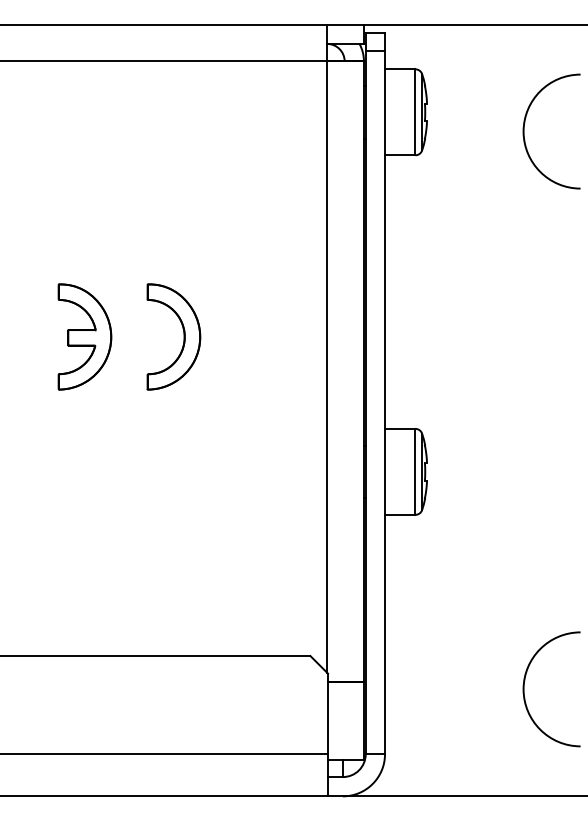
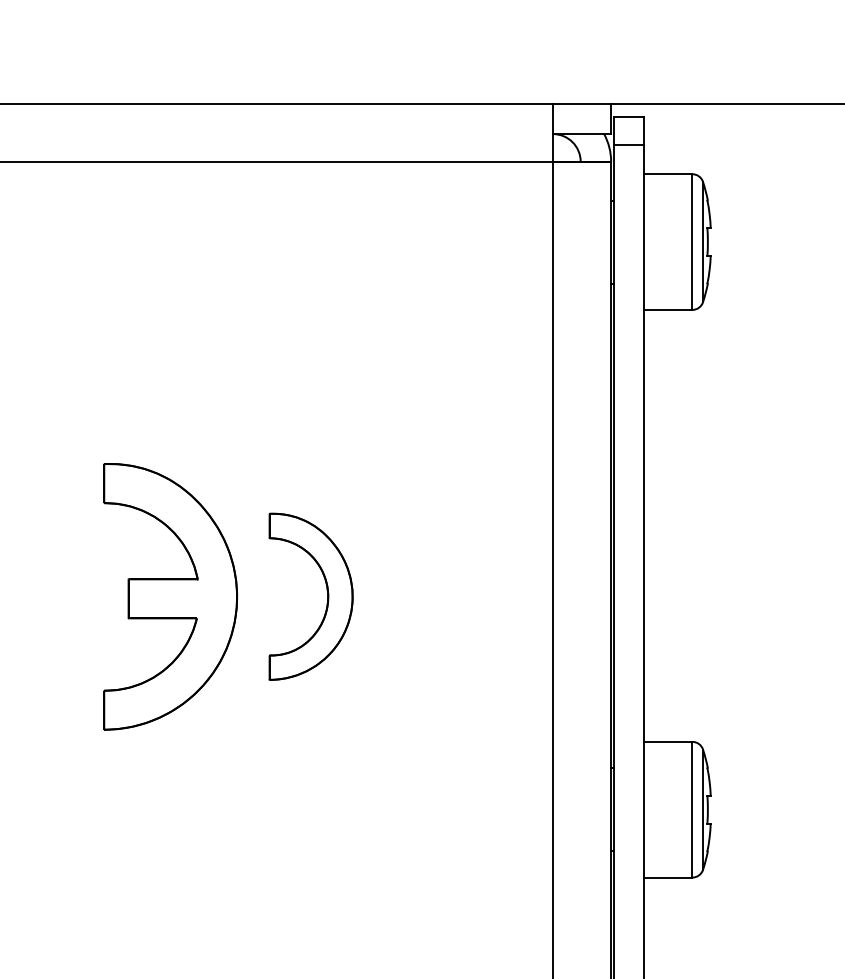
part: (84, 336) -> (169, 595), size x1.6

